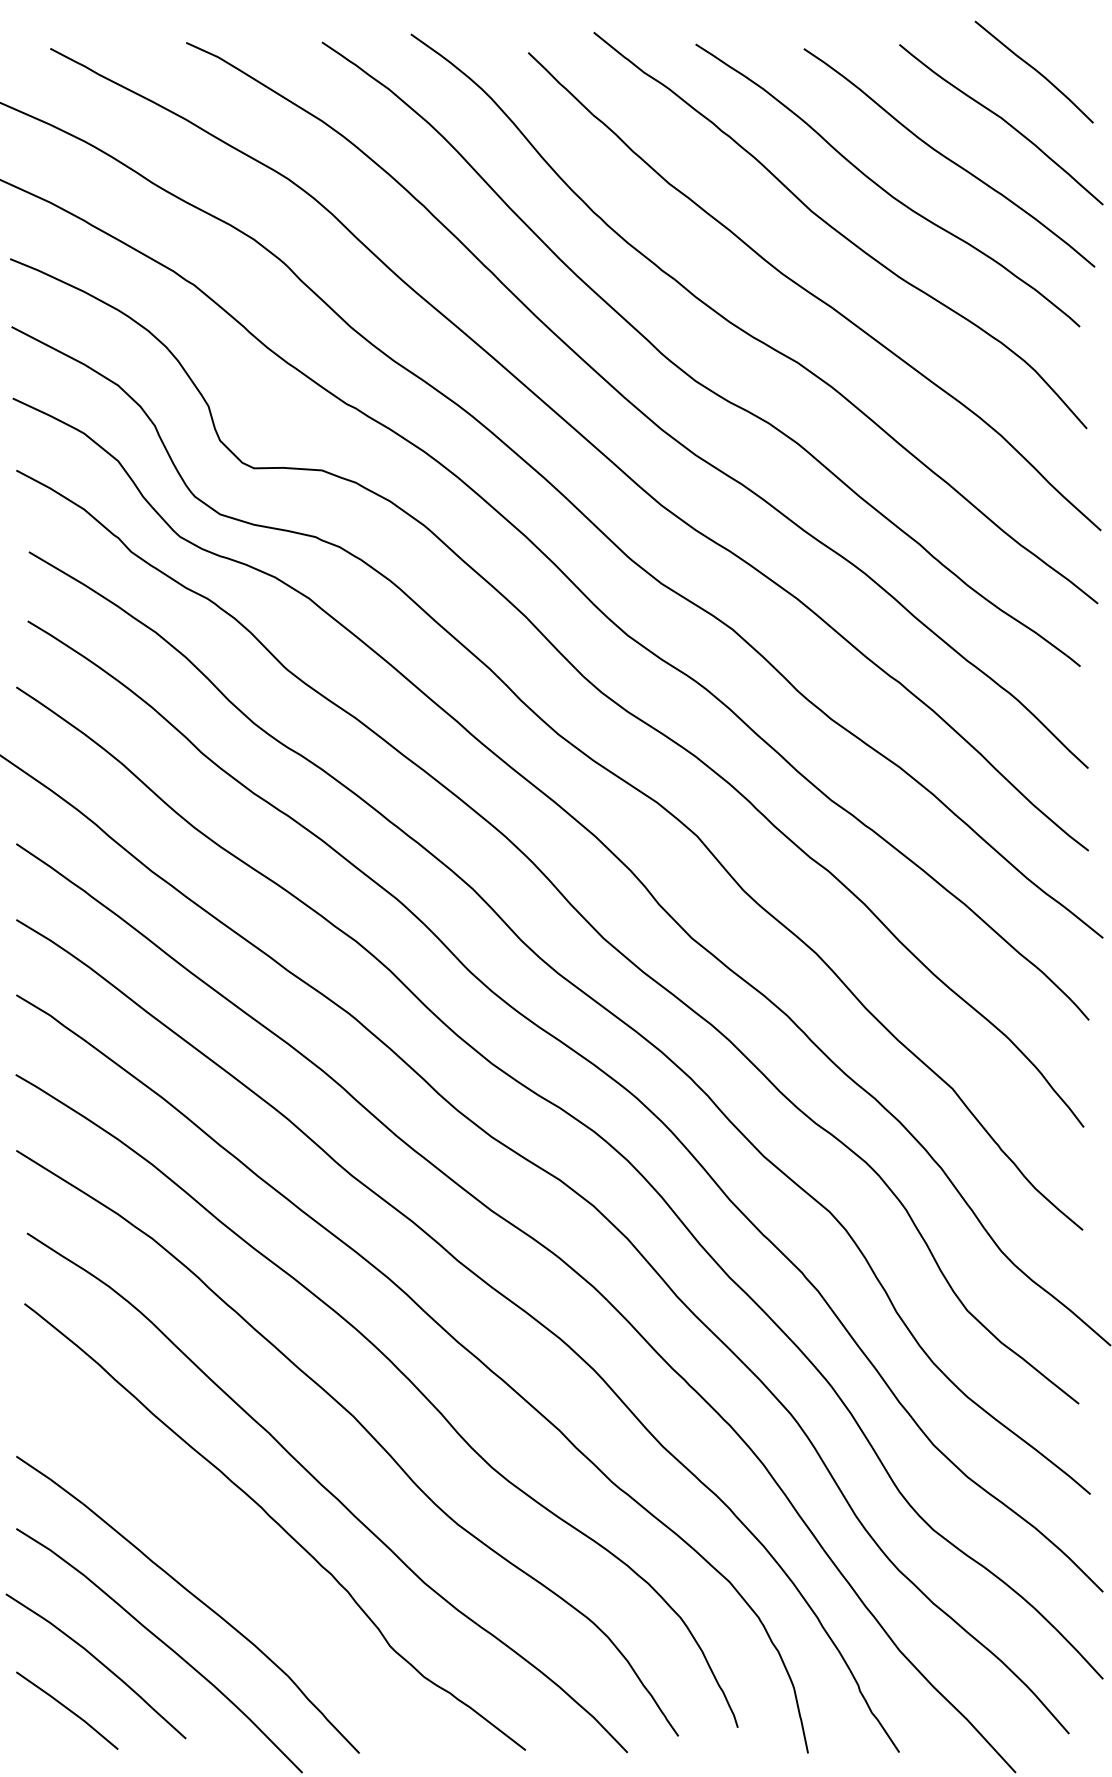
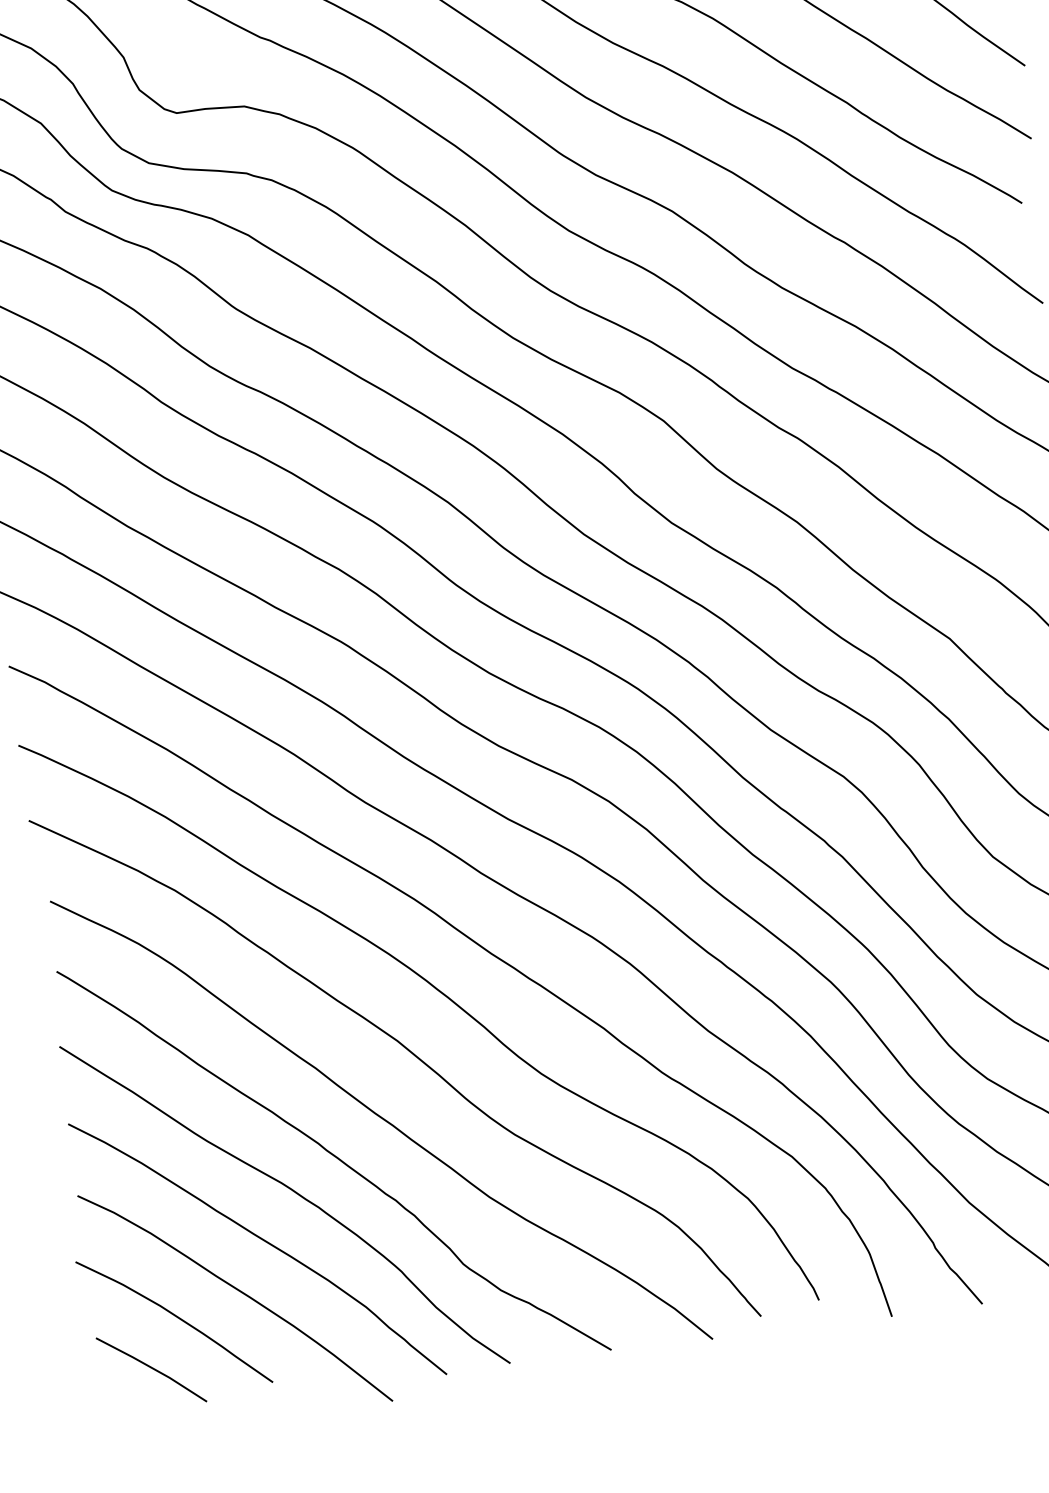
curve: (231, 1553) -> (294, 1192), added

